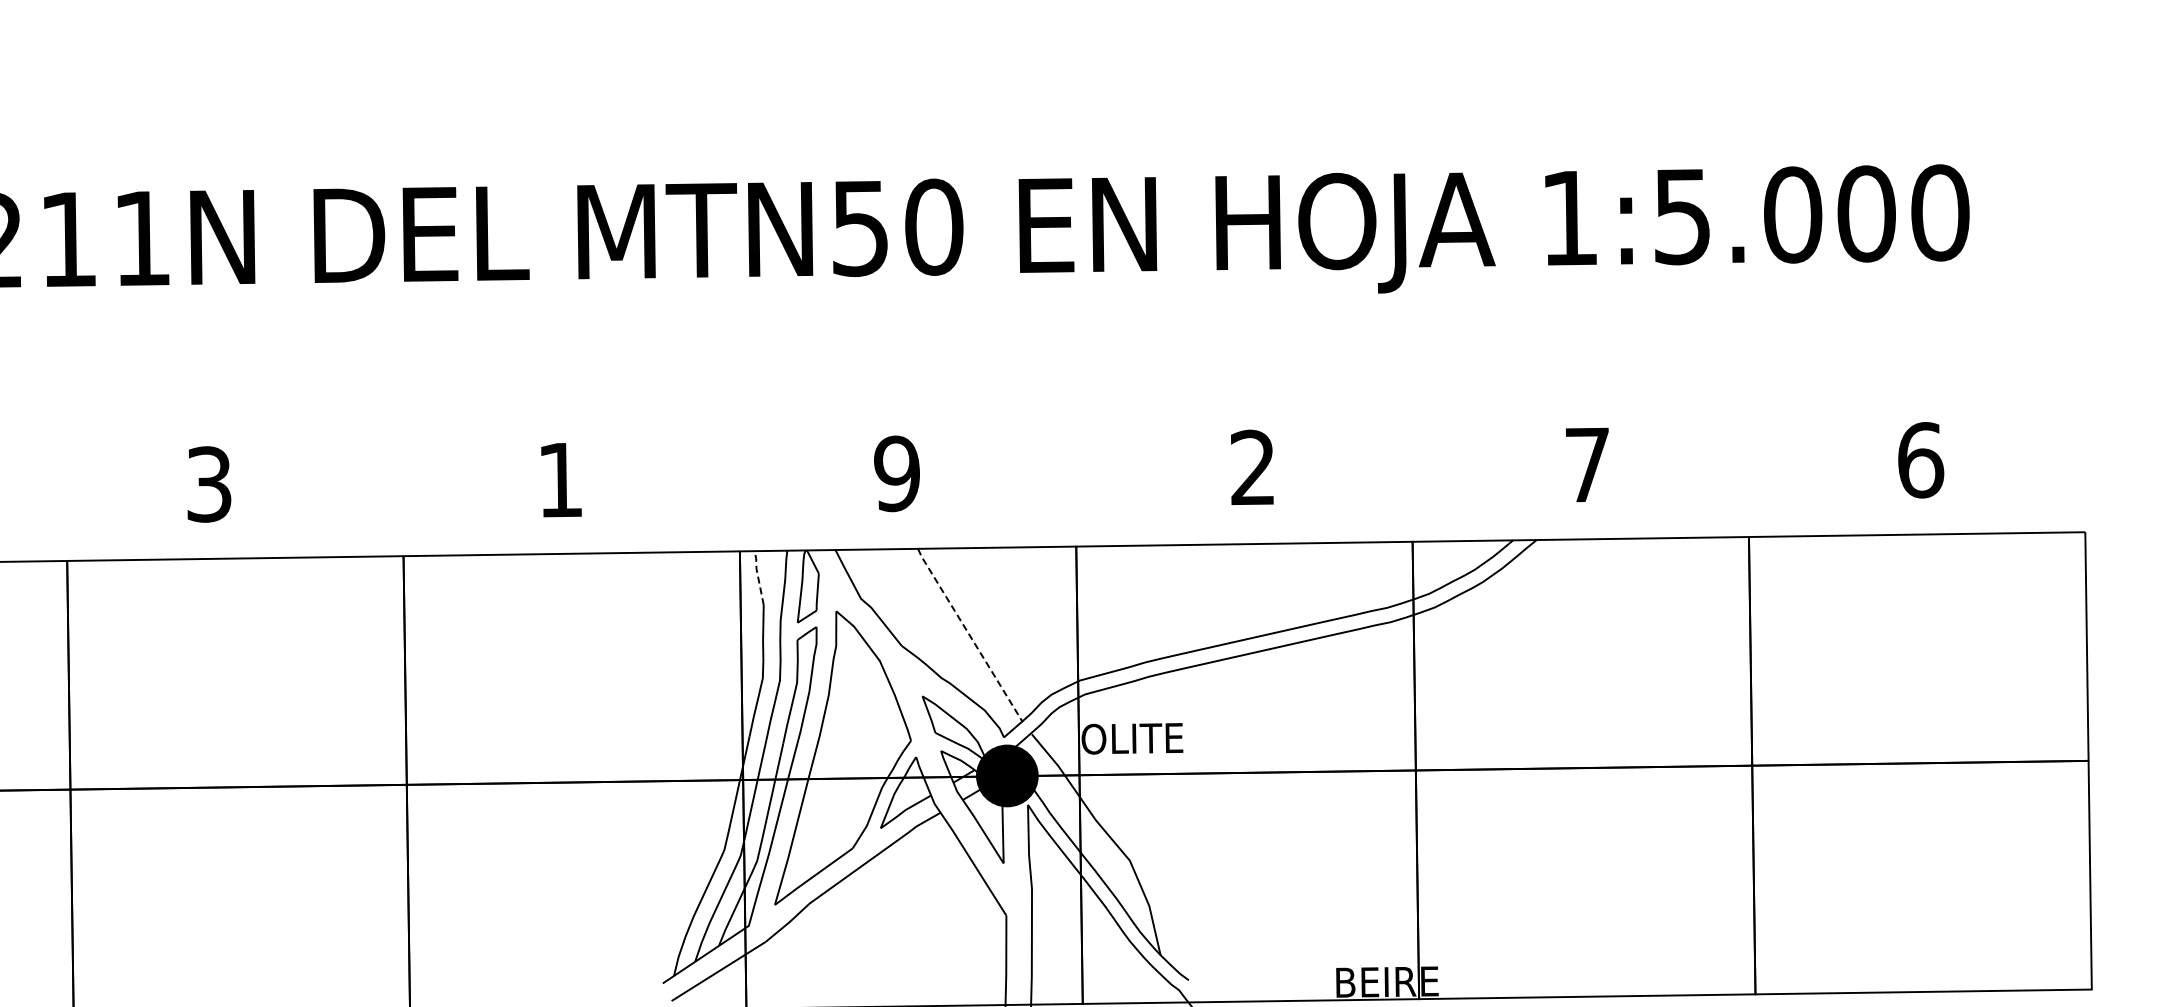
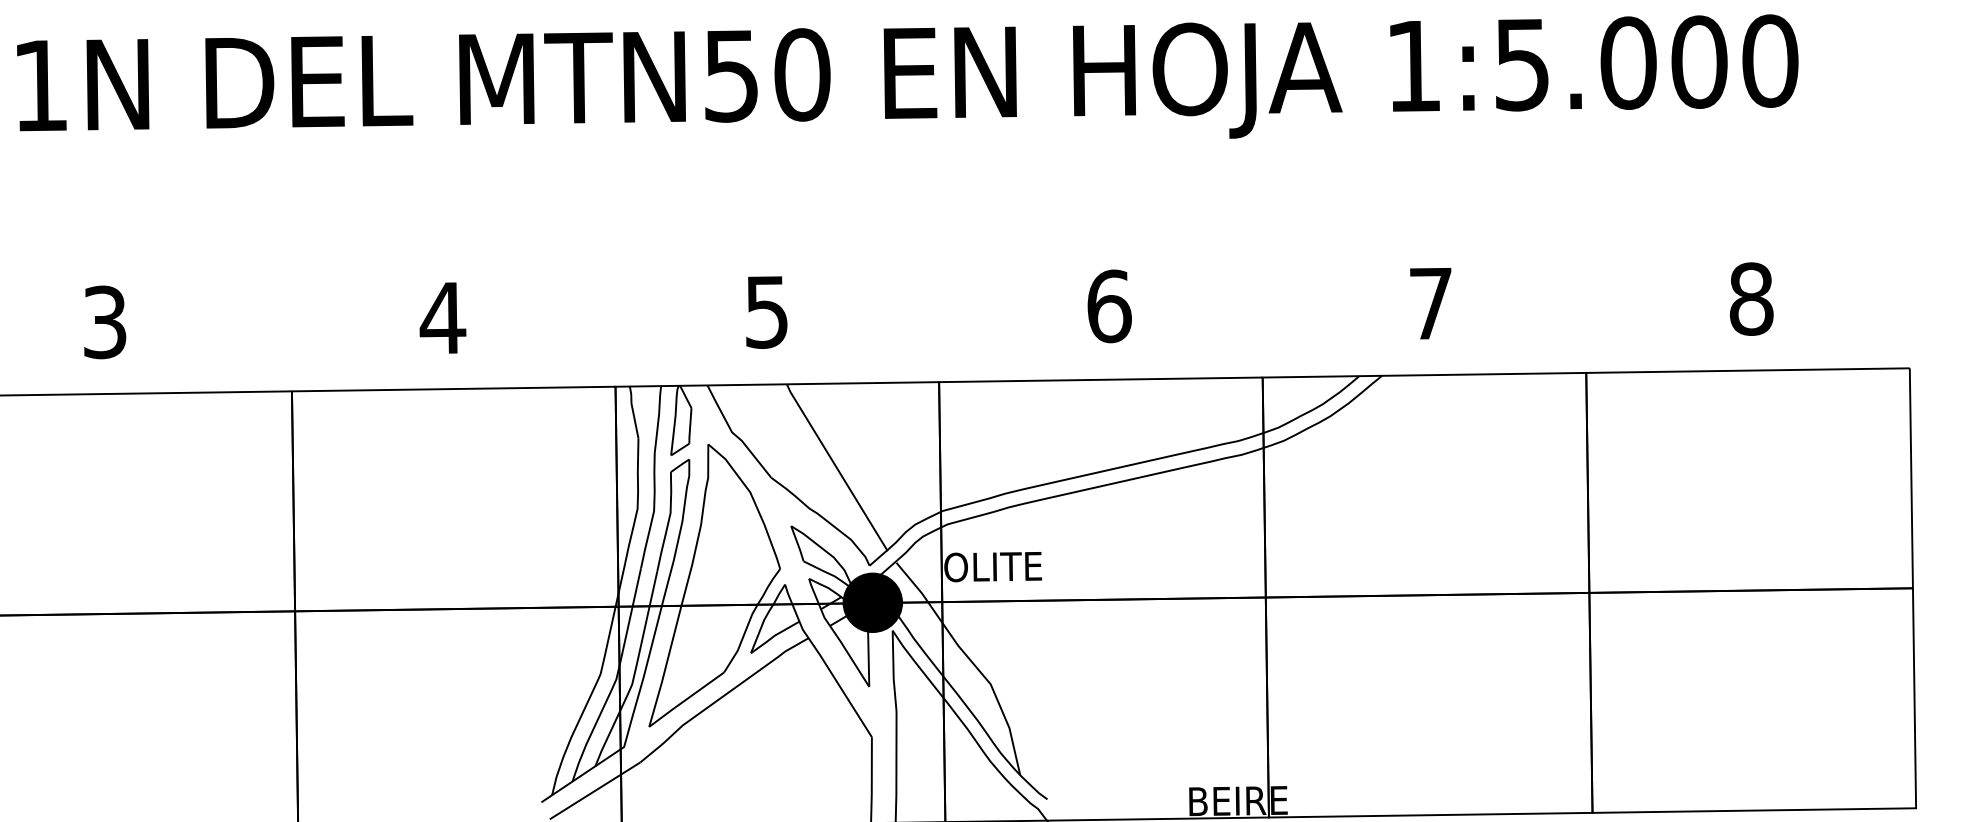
text: (1921, 460) -> (1752, 299), 6 -> 8
text: (1253, 467) -> (1109, 306), 2 -> 6
text: (896, 473) -> (766, 311), 9 -> 5
text: (560, 480) -> (442, 318), 1 -> 4
line: (758, 576) -> (633, 410), dashed -> solid
line: (969, 635) -> (836, 467), dashed -> solid

